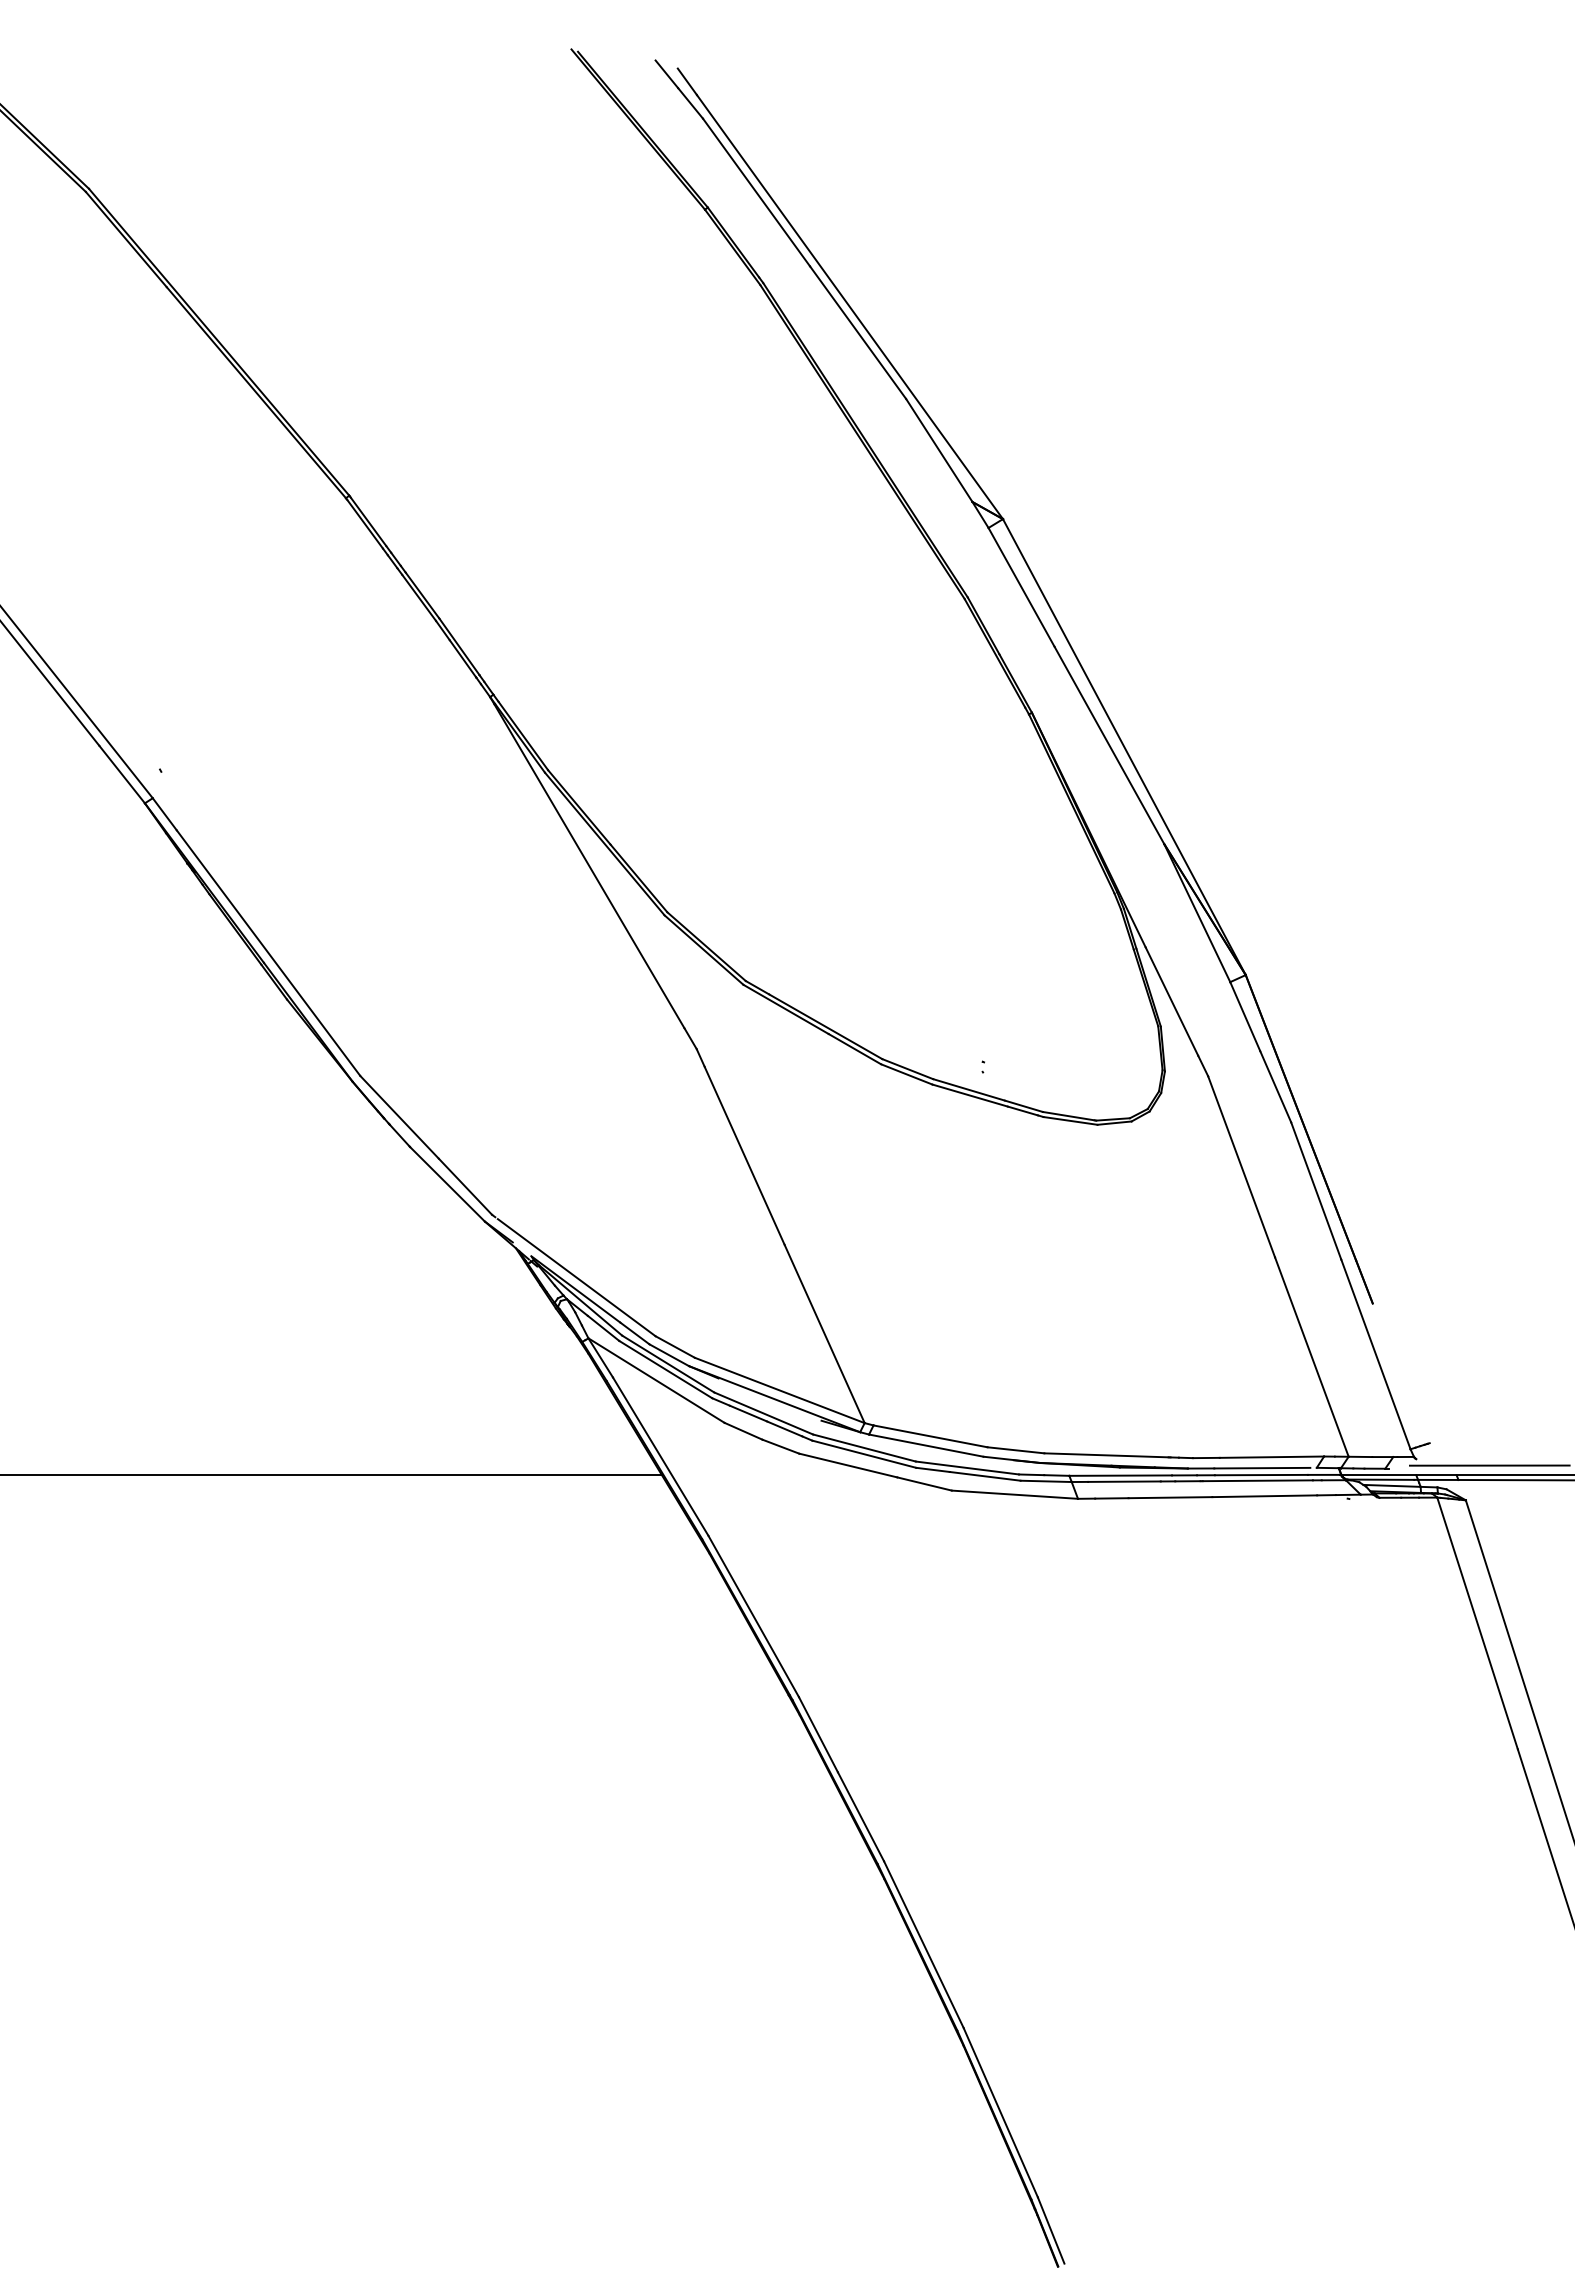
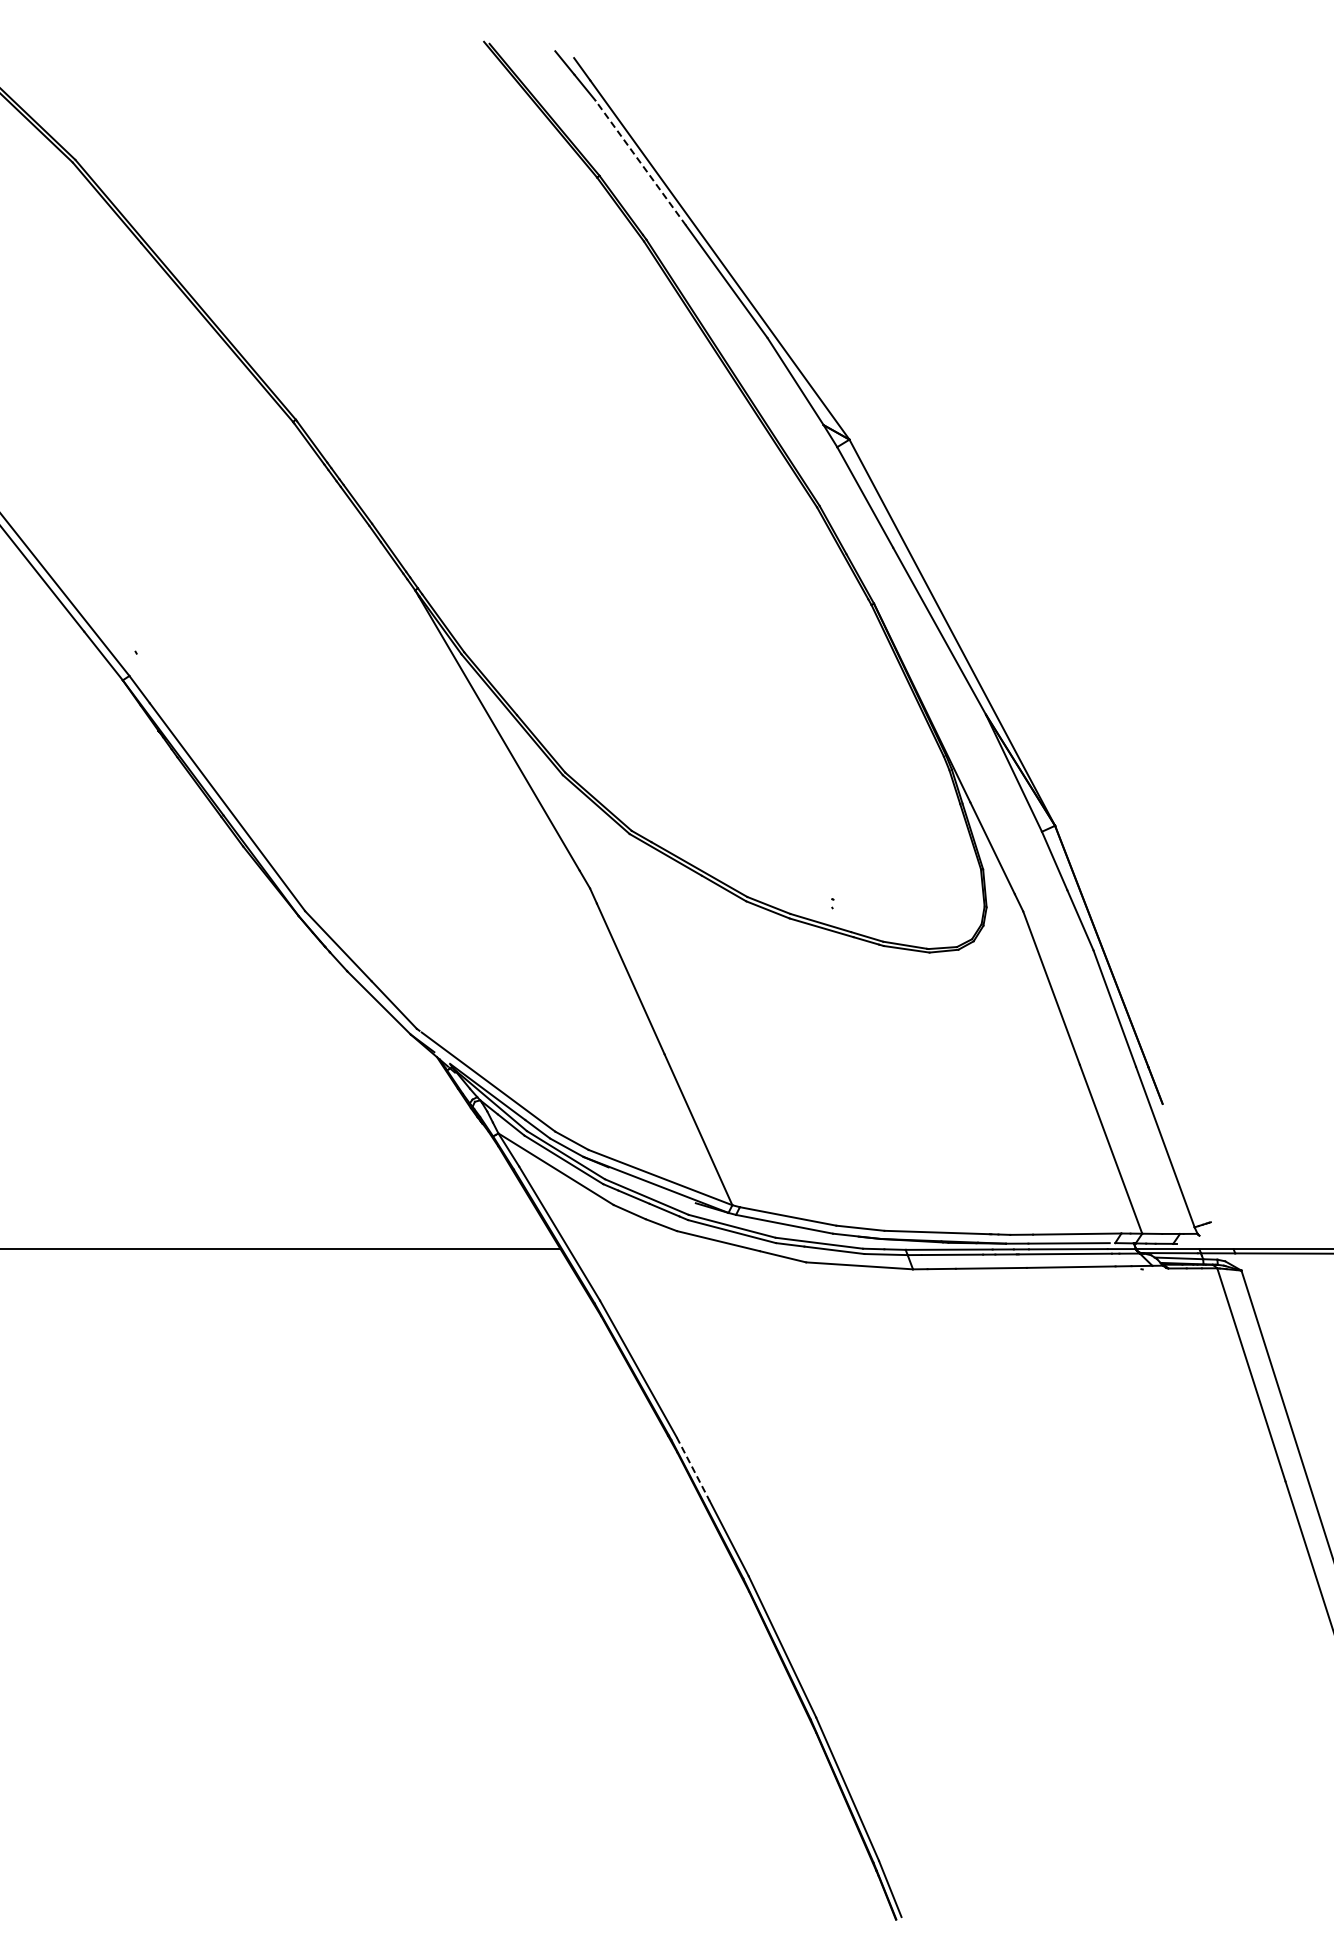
line: (756, 191) -> (640, 162), solid -> dashed
line: (1489, 1465) -> (1261, 1241), removed
line: (818, 1735) -> (693, 1469), solid -> dashed

